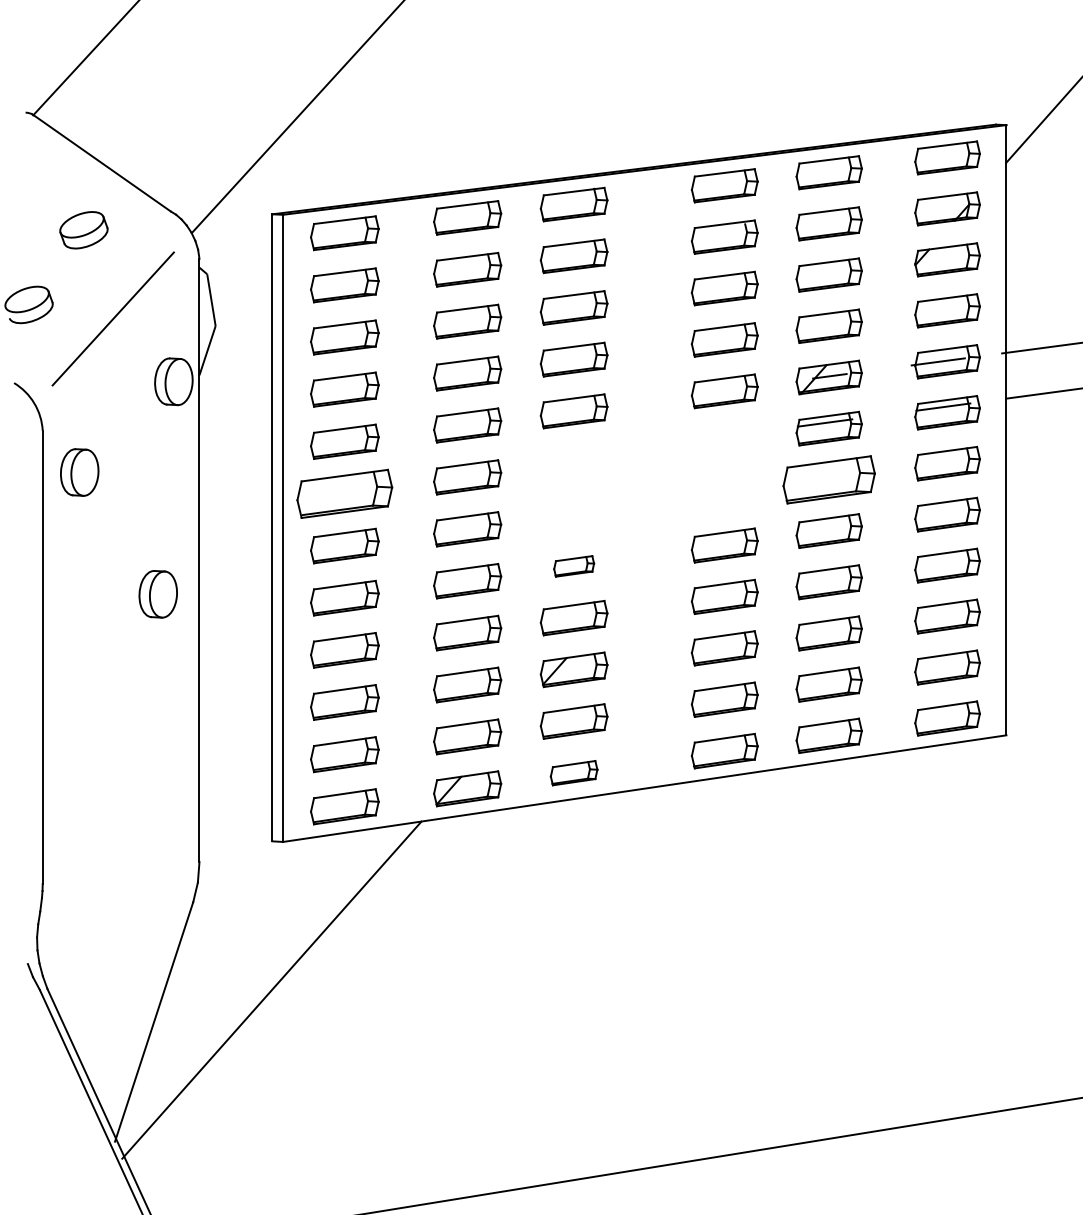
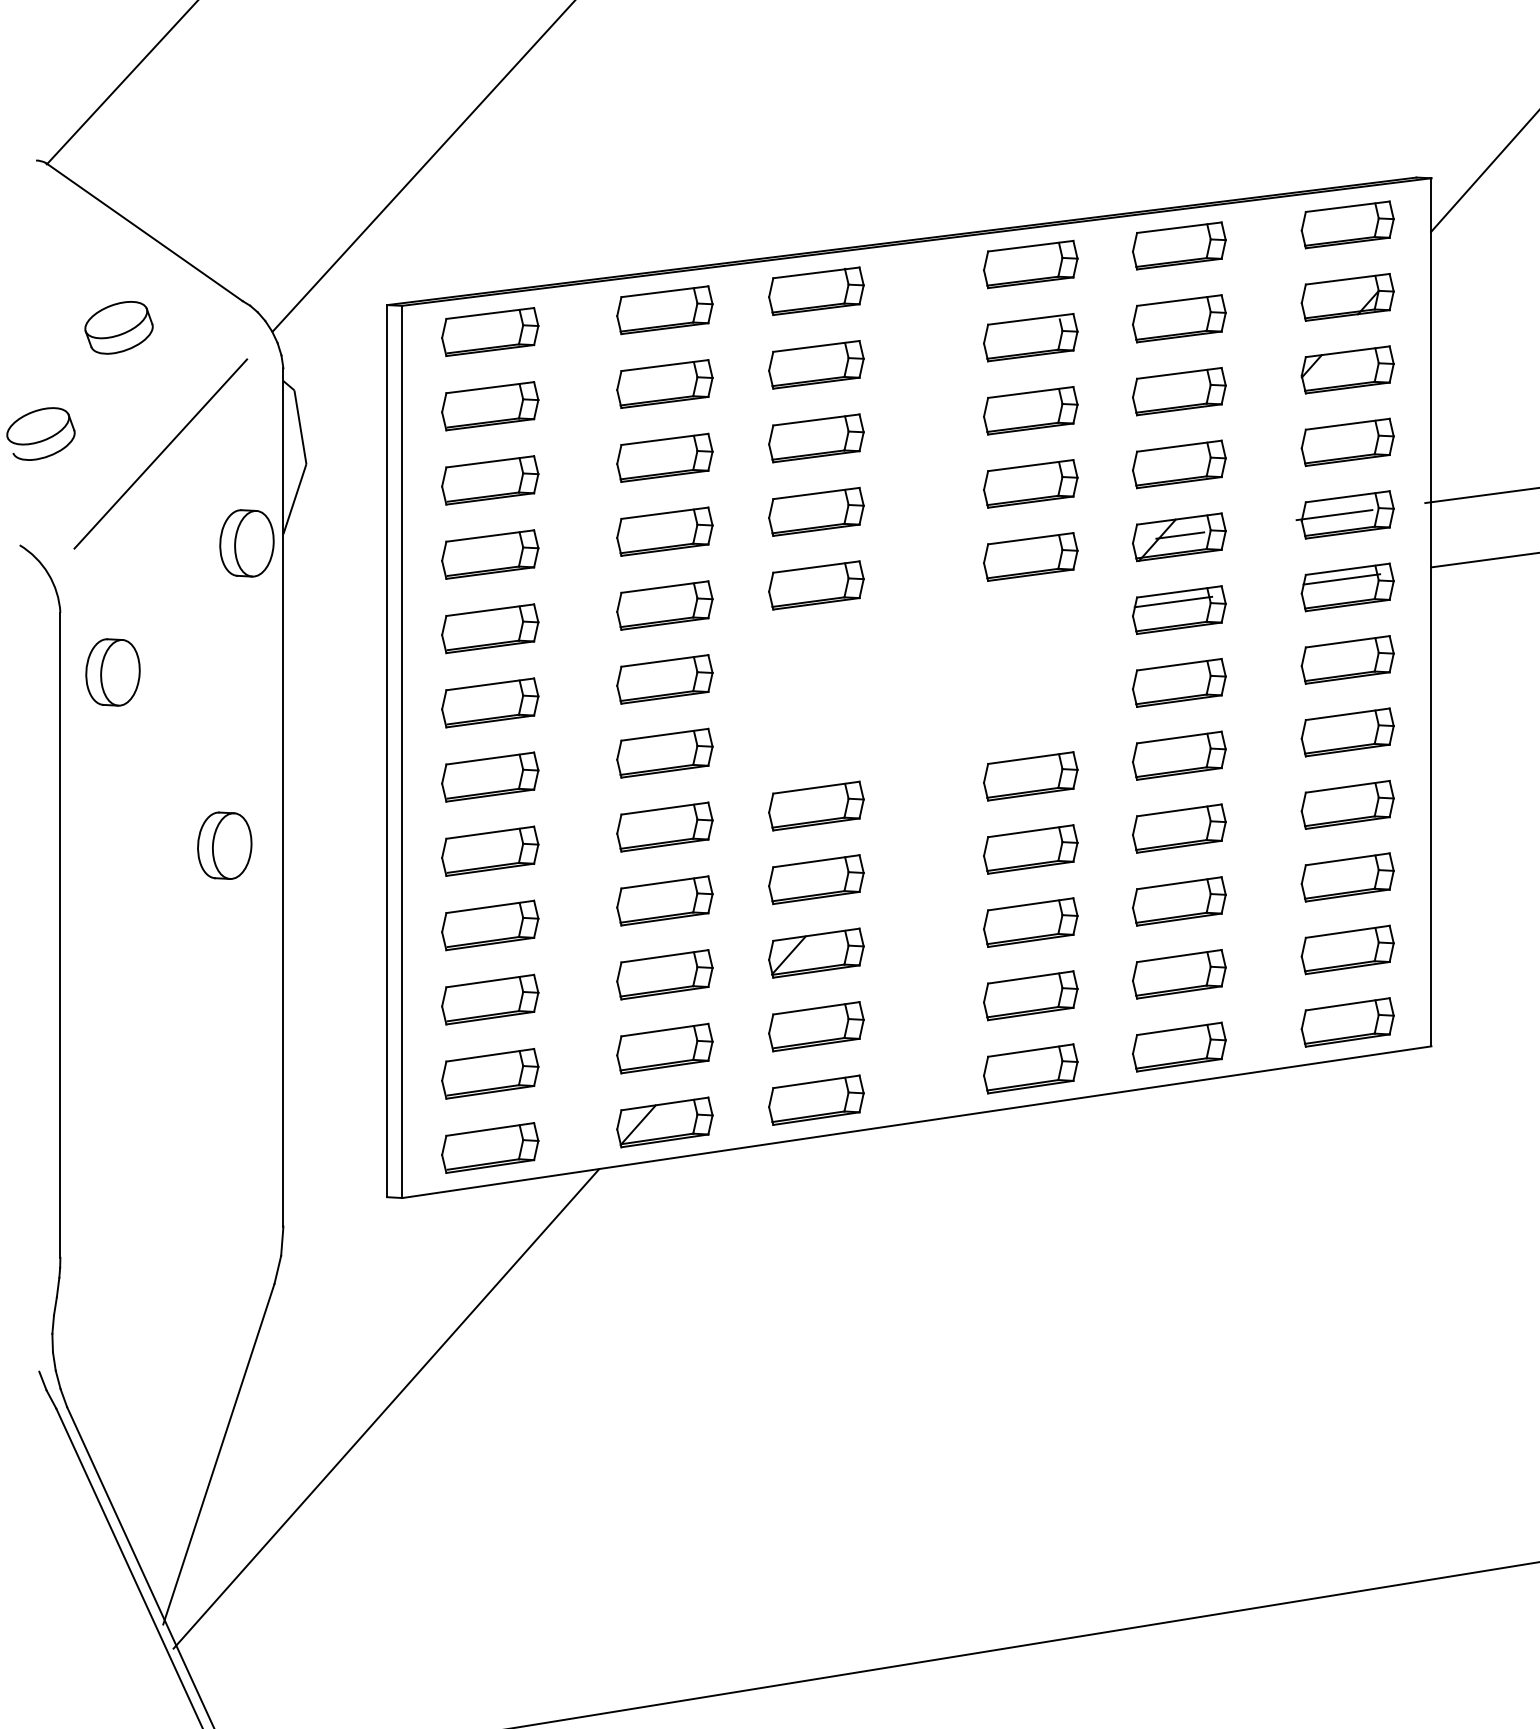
part: (829, 479) -> (1179, 682), size x0.71
part: (345, 493) -> (490, 702), size x0.71
part: (574, 566) -> (816, 805), size x1.67
part: (574, 772) -> (816, 1099), size x1.43

